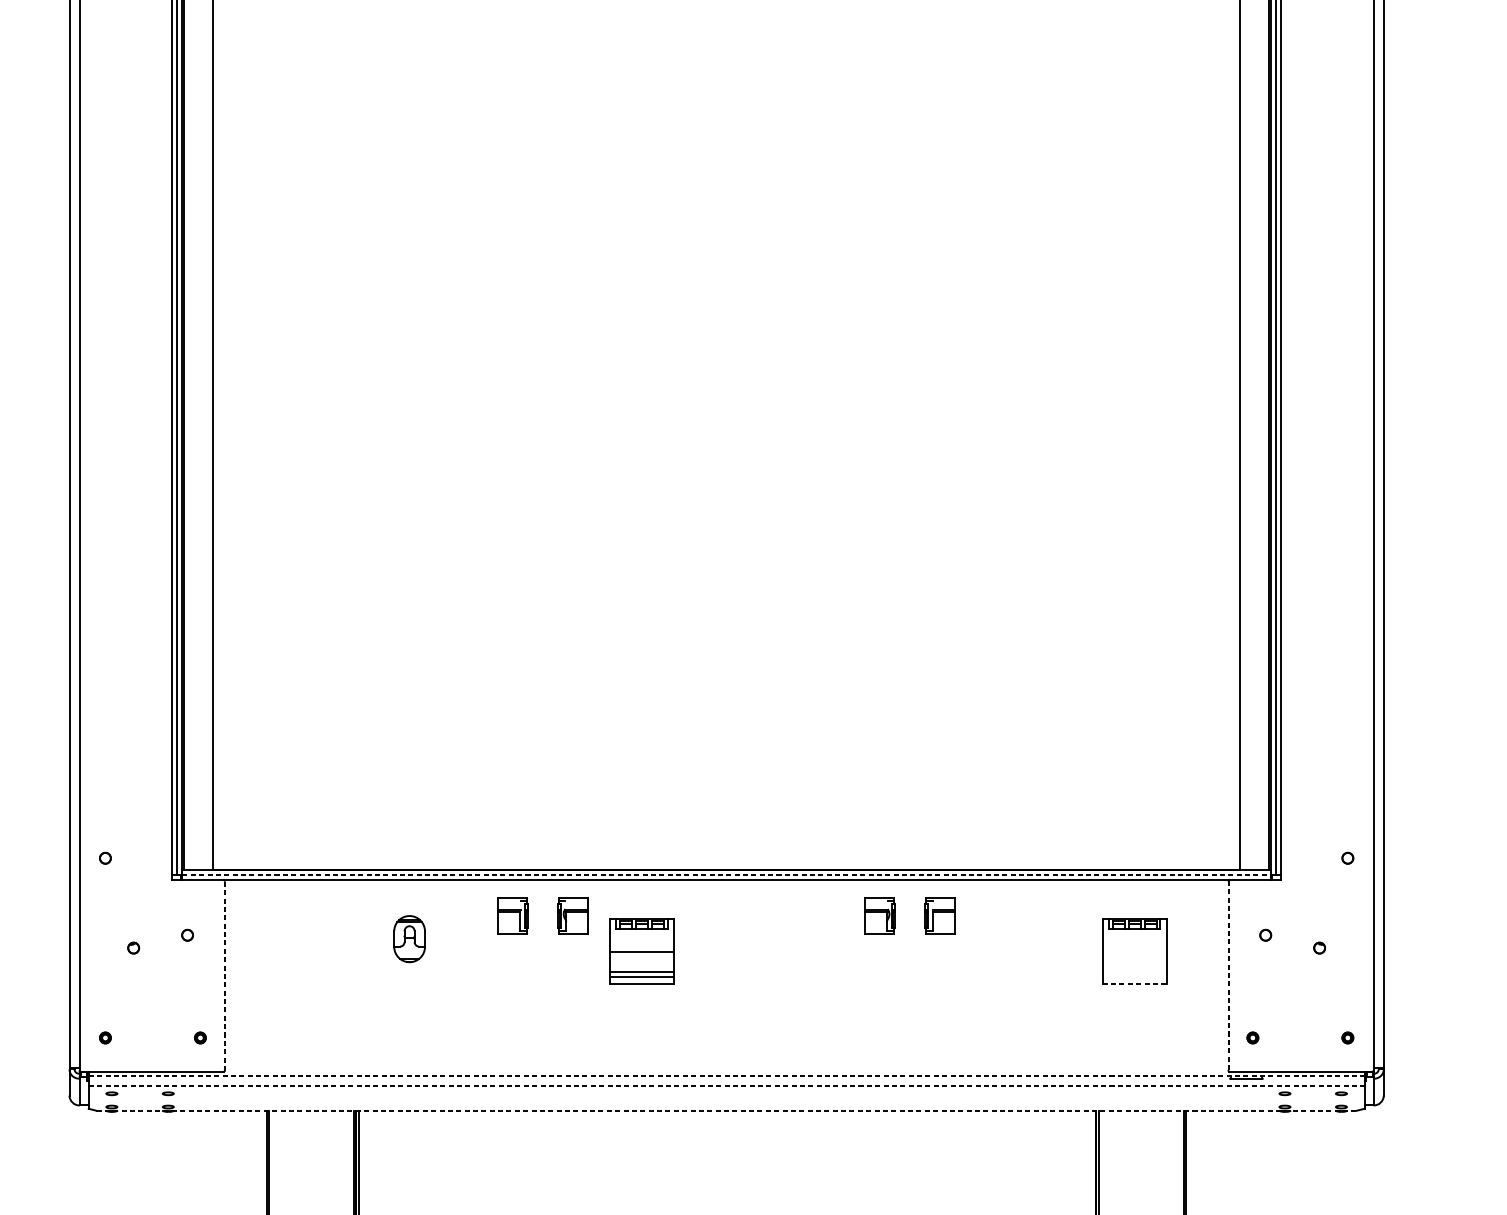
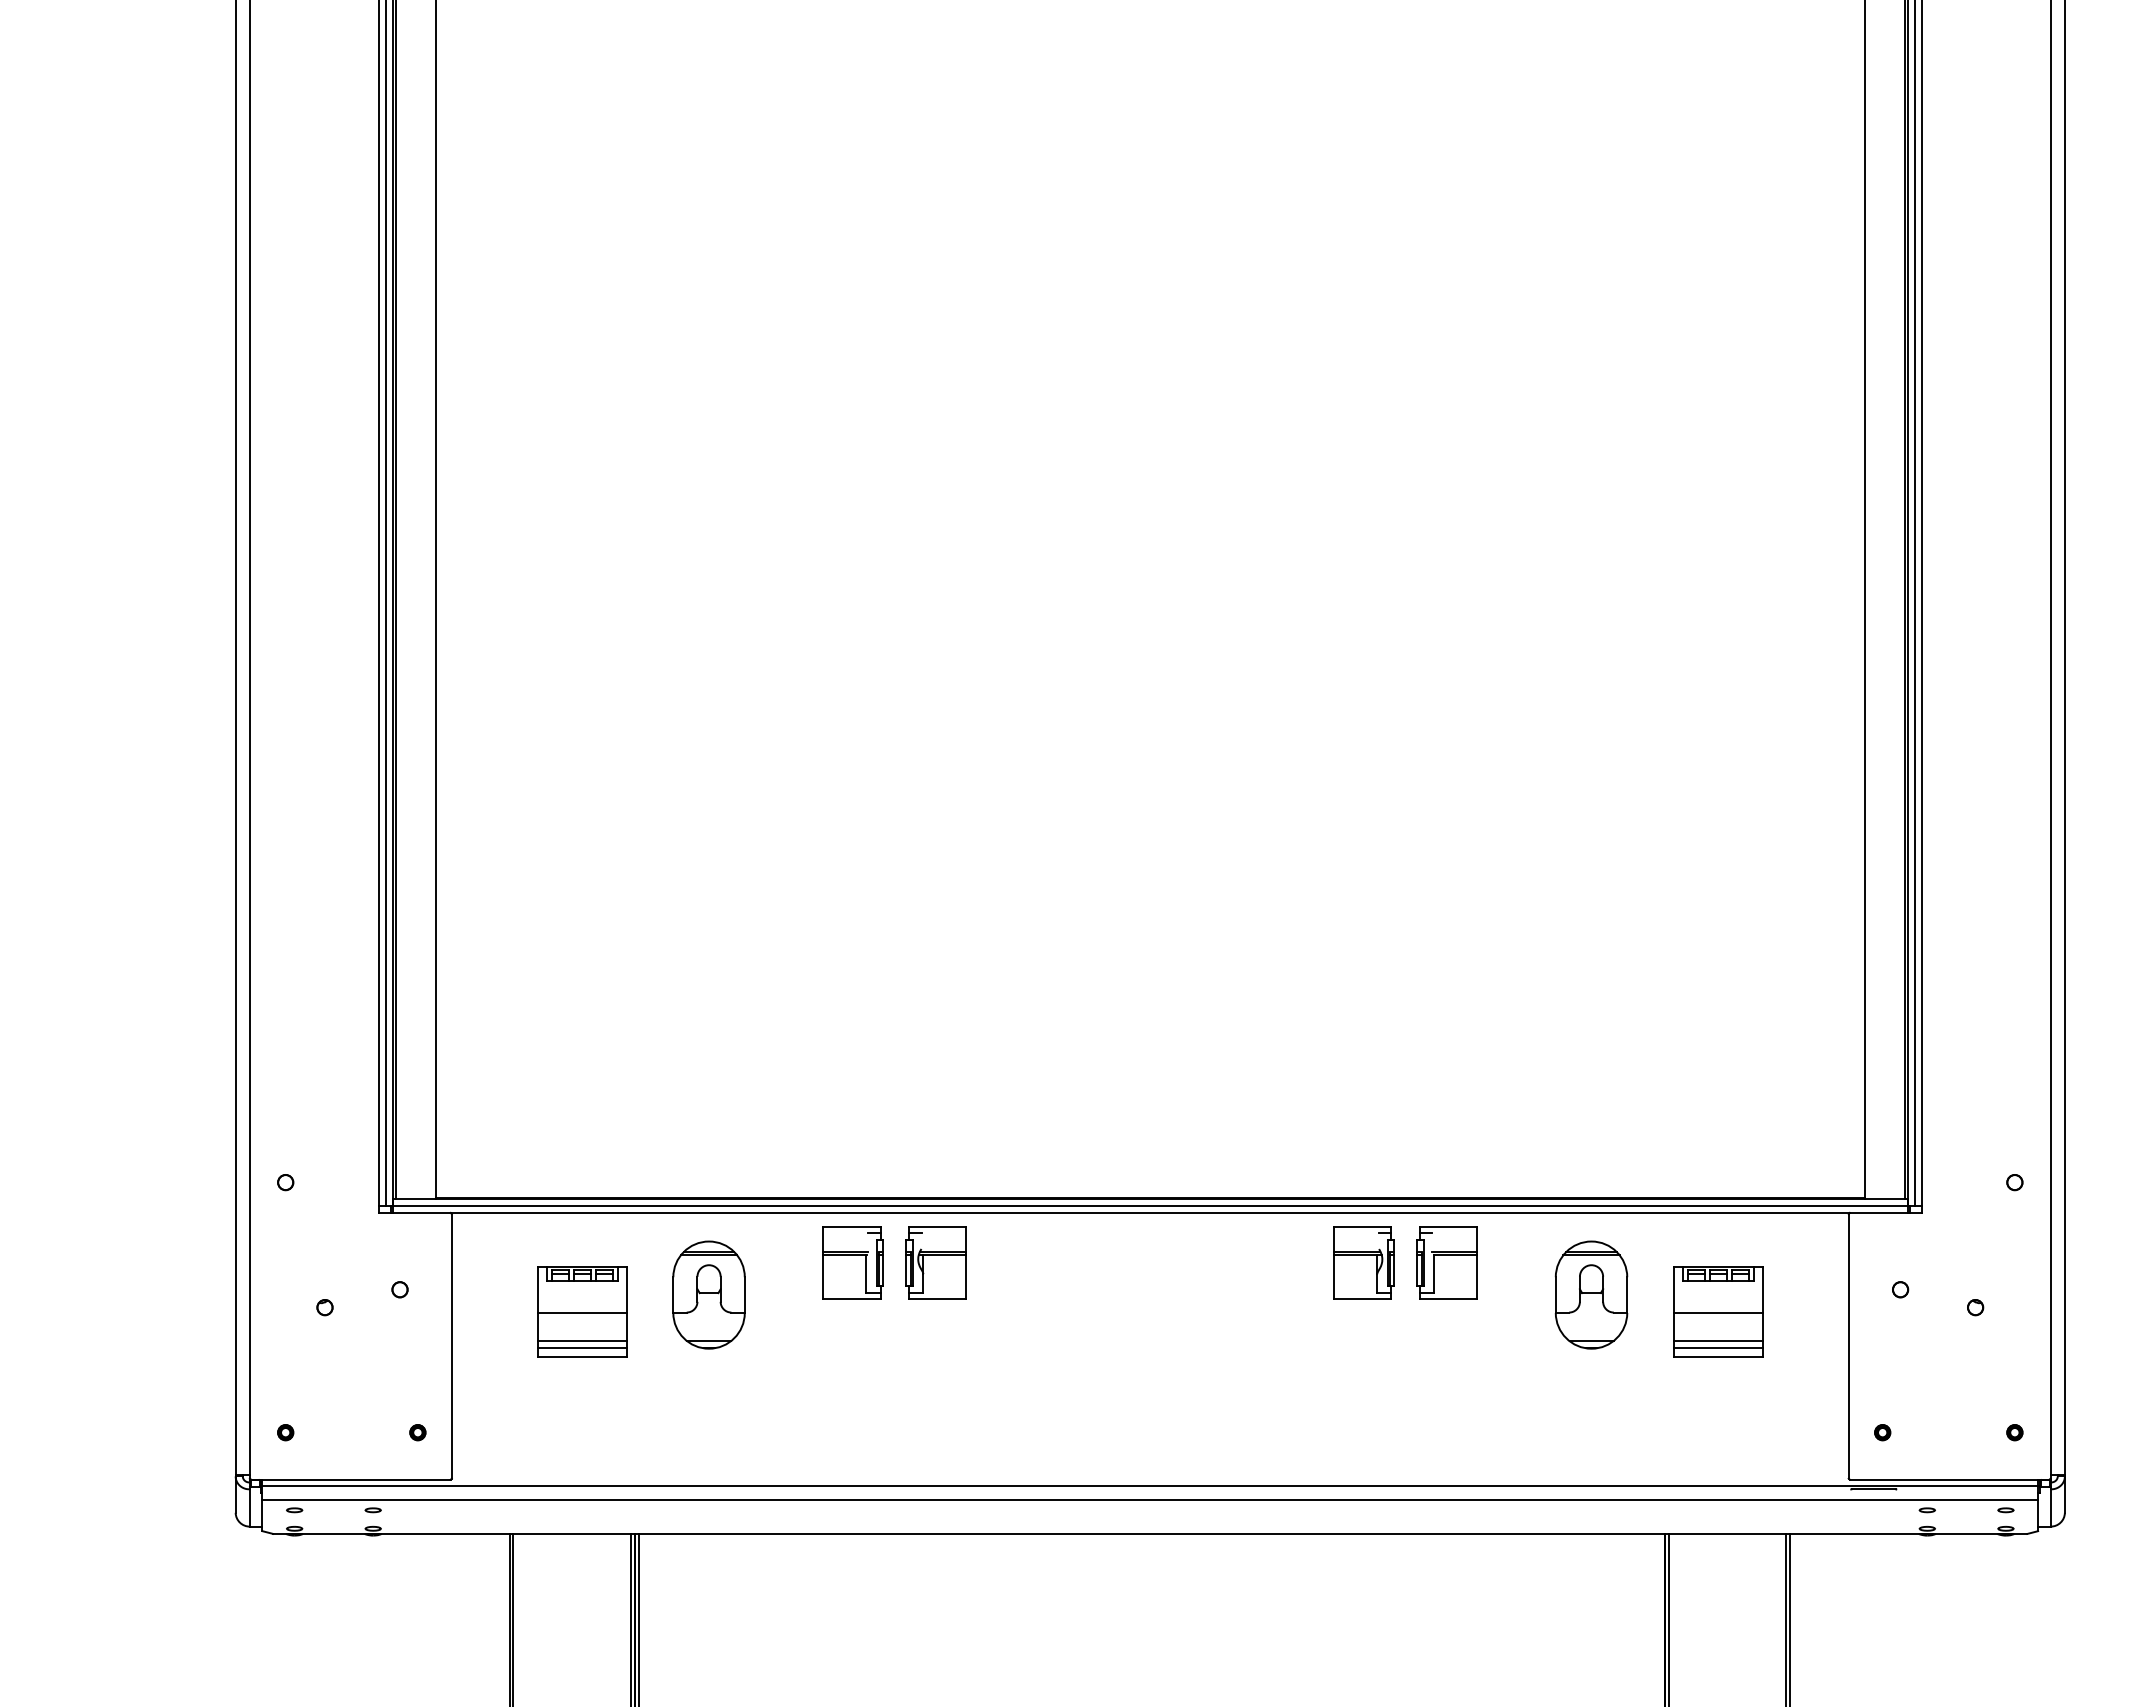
line: (726, 874) -> (1150, 1205), dashed -> solid
part: (512, 915) -> (852, 1262), size x1.43
part: (572, 915) -> (935, 1262), size x1.43
part: (879, 915) -> (1363, 1262), size x1.43
part: (939, 915) -> (1446, 1262), size x1.43
part: (409, 938) -> (708, 1294), size x1.67
part: (1043, 938) -> (1591, 1294), added
part: (642, 950) -> (582, 1311), moved
line: (1134, 951) -> (1718, 1312), added
line: (1134, 972) -> (1718, 1341), added
line: (224, 975) -> (451, 1345), dashed -> solid
line: (1228, 976) -> (1848, 1346), dashed -> solid
line: (1134, 977) -> (1718, 1348), added
line: (1134, 983) -> (1718, 1356), dashed -> solid
line: (726, 1076) -> (1150, 1486), dashed -> solid
line: (726, 1086) -> (1150, 1499), dashed -> solid
line: (726, 1110) -> (1150, 1533), dashed -> solid

